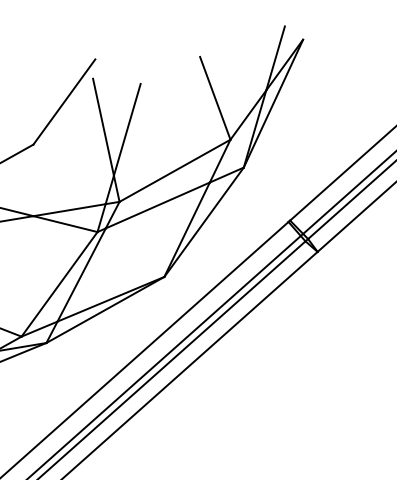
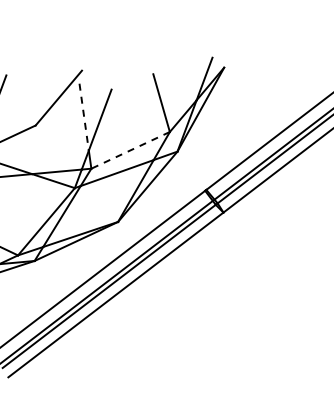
line: (104, 127) -> (84, 117), solid -> dashed
line: (174, 171) -> (130, 150), solid -> dashed

